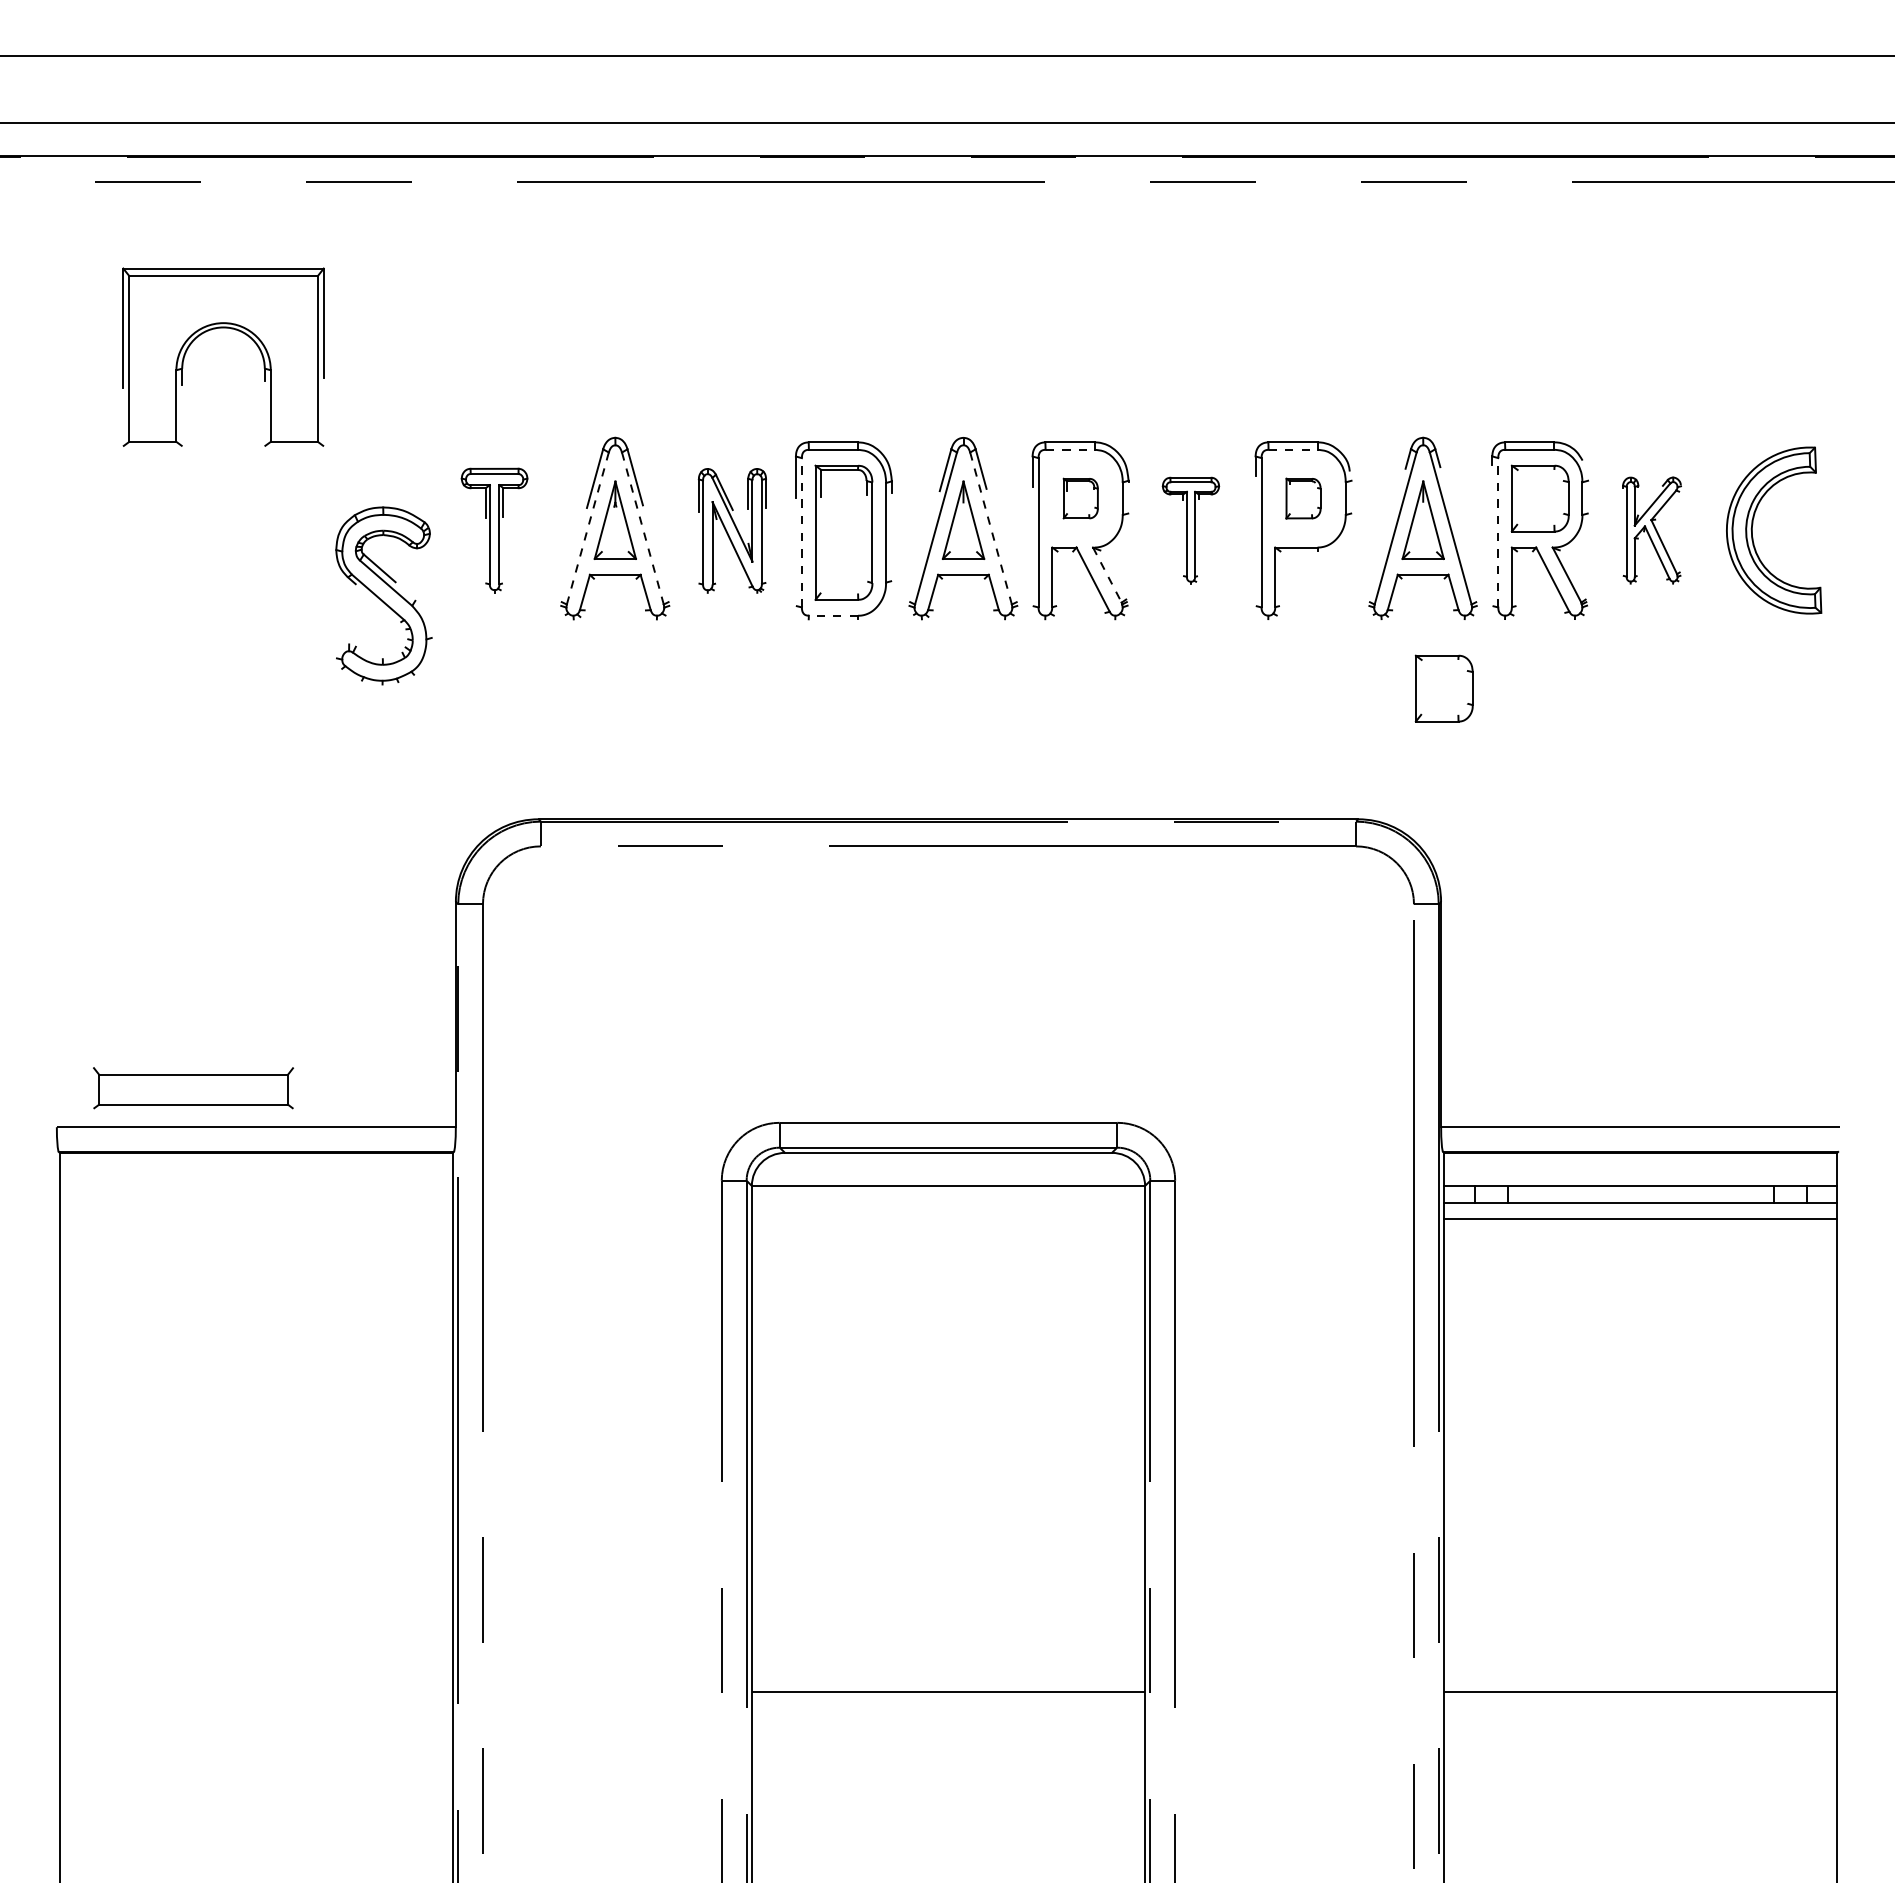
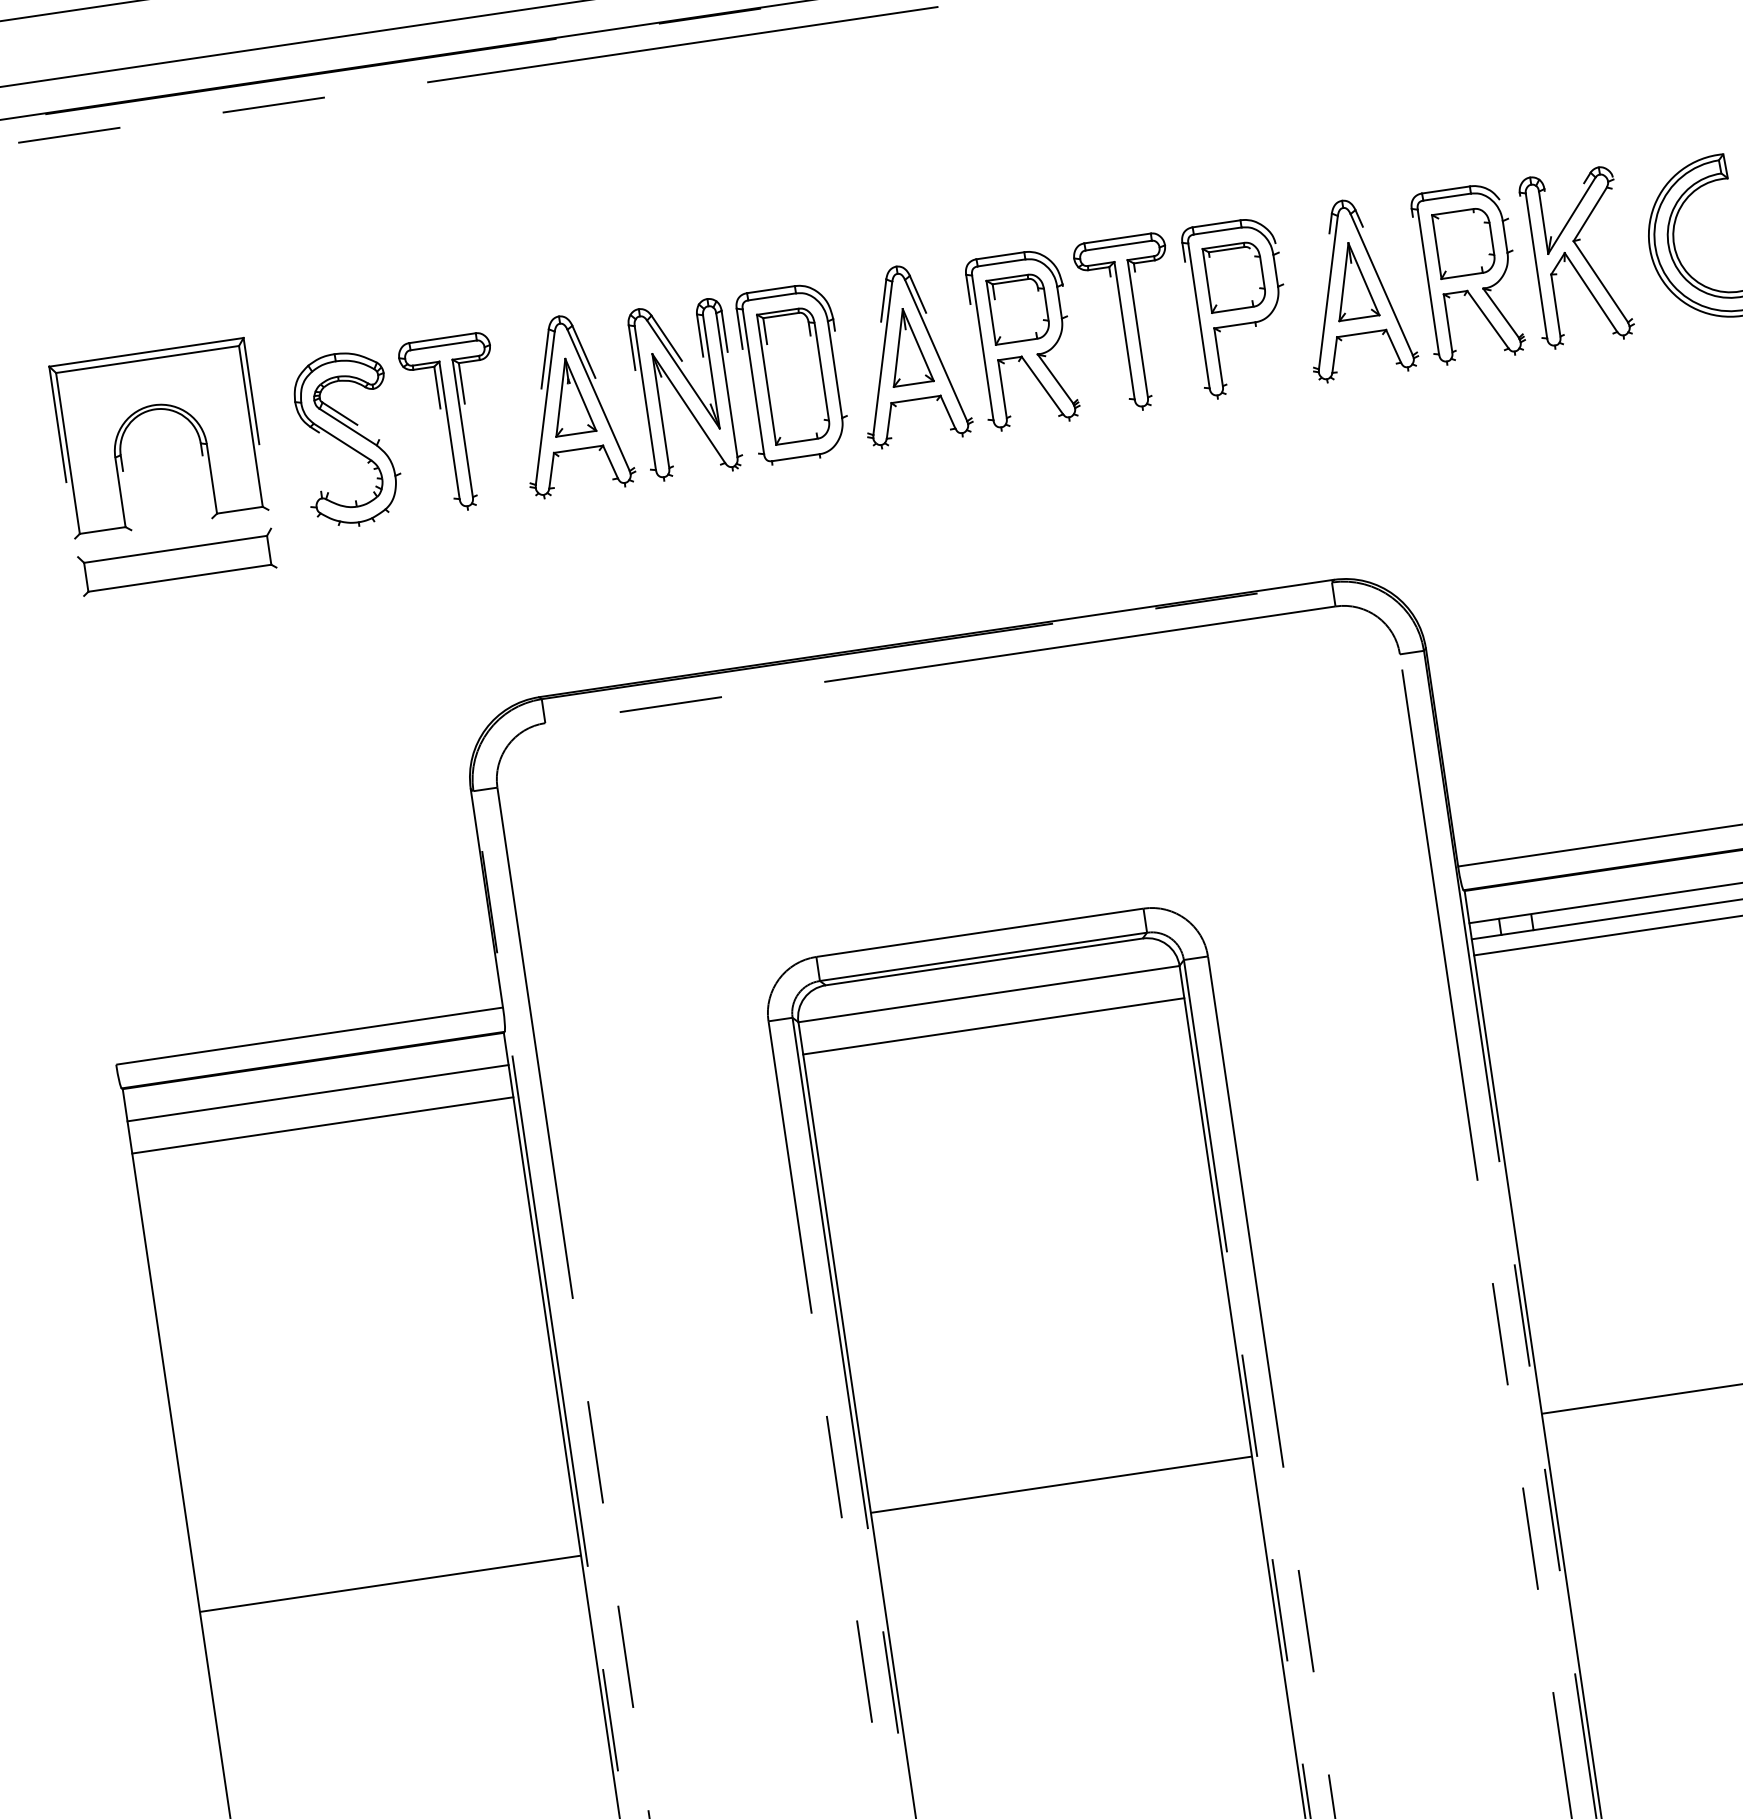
part: (223, 328) -> (154, 410), moved
line: (1070, 449) -> (1001, 262), dashed -> solid
line: (1293, 449) -> (1218, 230), dashed -> solid
part: (1080, 498) -> (1018, 308), size x1.67
part: (1303, 498) -> (1234, 276), size x1.67
line: (587, 528) -> (544, 408), dashed -> solid
line: (642, 528) -> (598, 400), dashed -> solid
line: (991, 528) -> (936, 350), dashed -> solid
part: (494, 530) -> (455, 423), size x1.43
part: (732, 530) -> (685, 389), size x1.43
part: (1190, 530) -> (1129, 323), size x1.67
part: (1651, 530) -> (1576, 257), size x1.67
line: (801, 532) -> (752, 381), dashed -> solid
line: (1498, 532) -> (1428, 281), dashed -> solid
line: (1107, 575) -> (1055, 379), dashed -> solid
part: (383, 595) -> (347, 439), moved
line: (833, 615) -> (795, 457), dashed -> solid
part: (1443, 688) -> (1397, 440), removed
part: (193, 1088) -> (177, 562), moved
line: (255, 1186) -> (317, 1093), added
line: (255, 1219) -> (322, 1125), added
line: (948, 1219) -> (993, 1026), added
line: (255, 1692) -> (389, 1584), added

